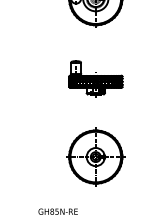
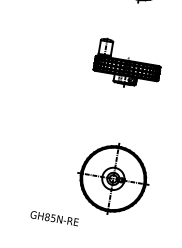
part: (95, 156) -> (113, 178), moved

